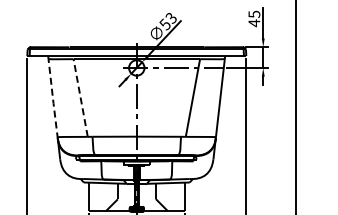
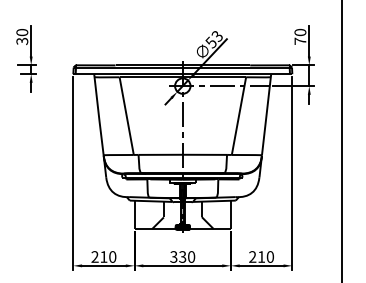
text: (254, 18) -> (300, 36), 45 -> 70
line: (52, 97) -> (98, 115), dashed -> solid
line: (80, 97) -> (126, 115), dashed -> solid

